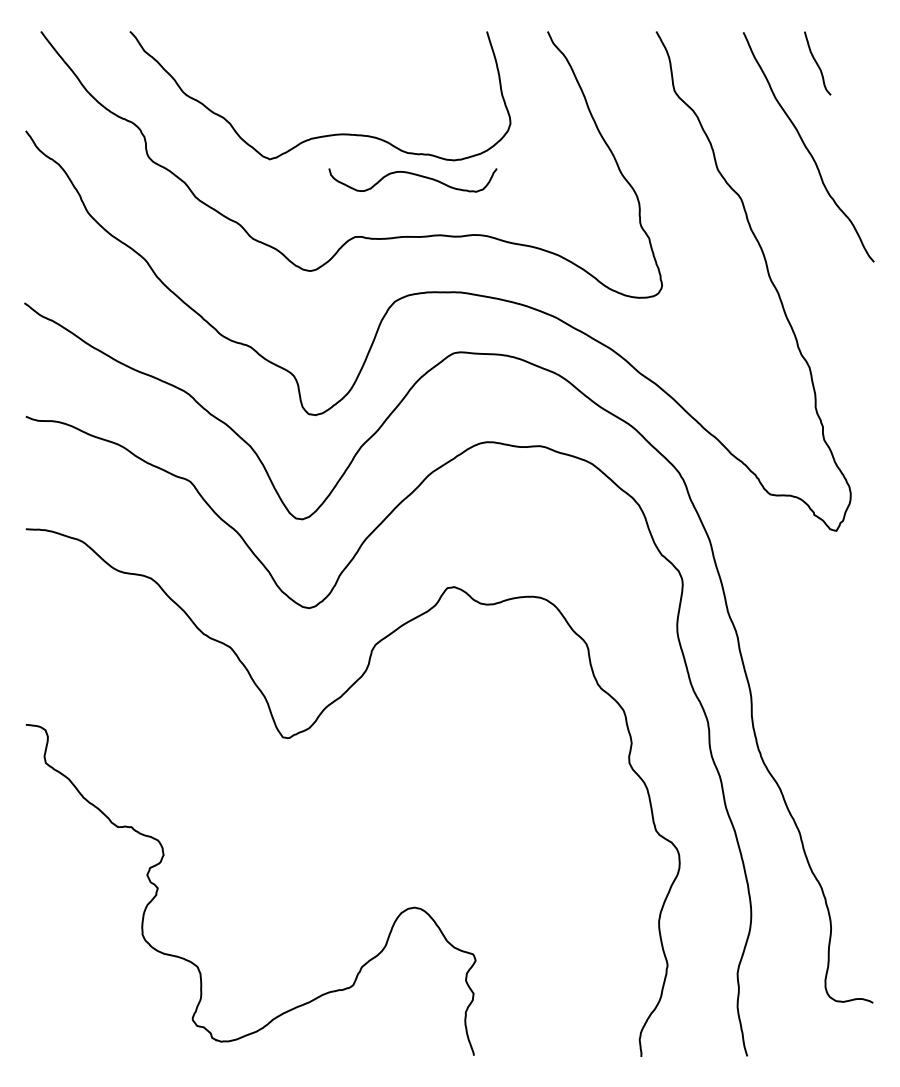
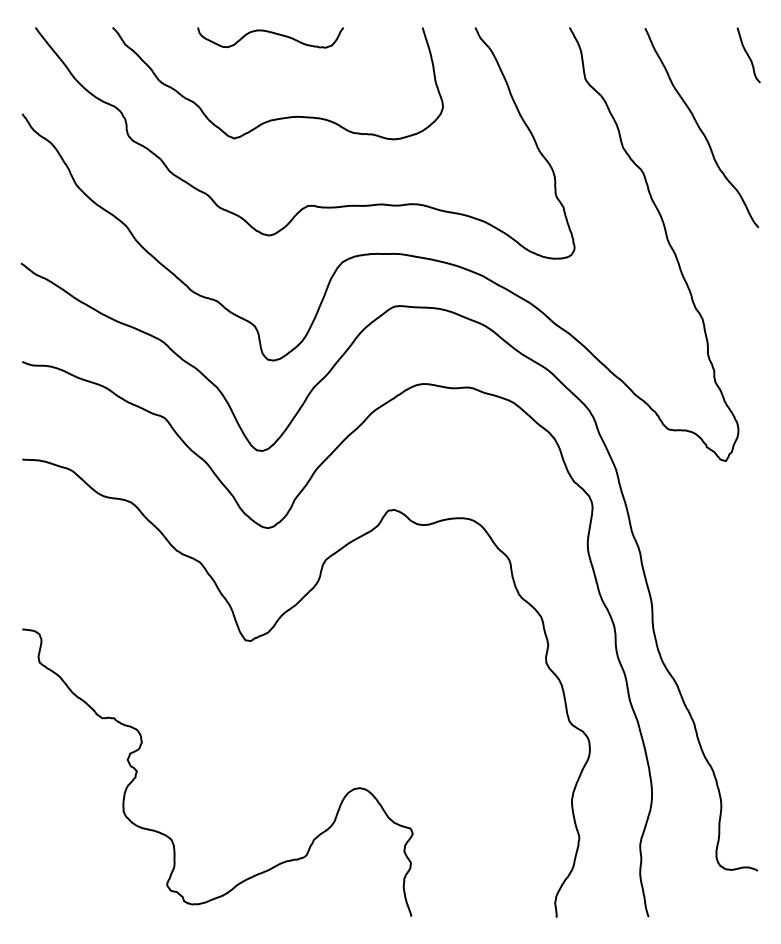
curve: (817, 63) -> (748, 55), moved
curve: (414, 175) -> (272, 33), moved

